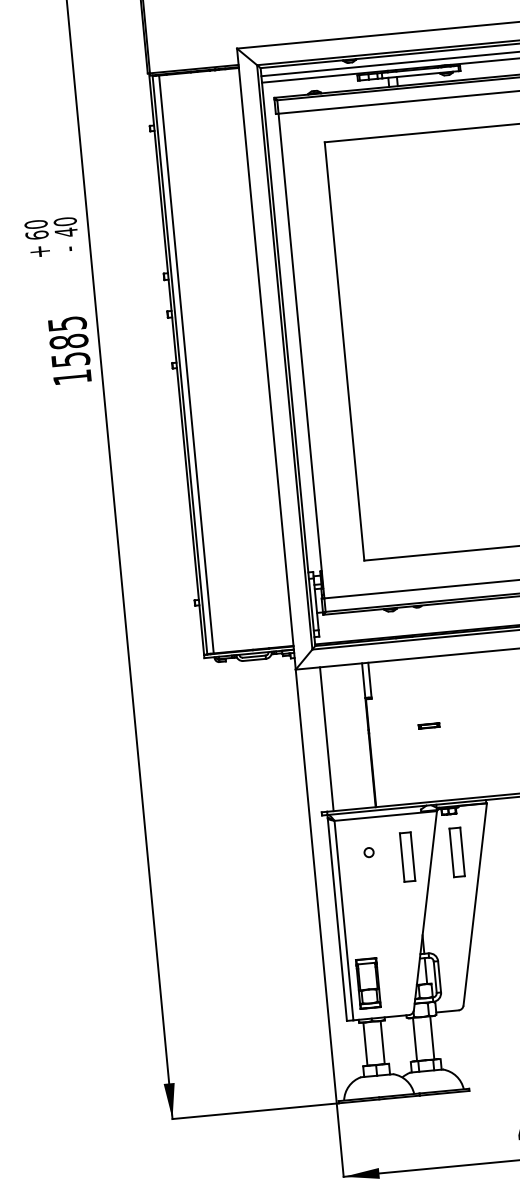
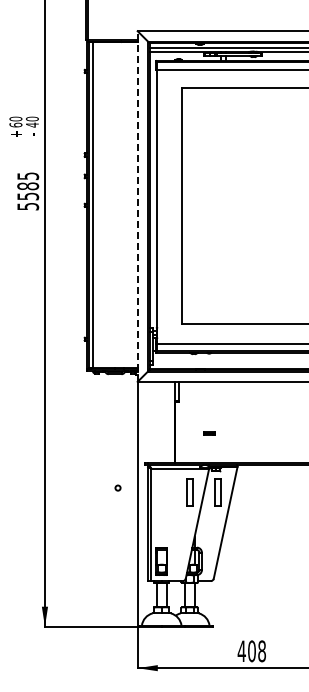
line: (266, 359) -> (137, 206), solid -> dashed
text: (73, 377) -> (28, 206), 1585 -> 5585
part: (429, 726) -> (209, 433), moved
line: (327, 739) -> (151, 422), removed
circle: (368, 851) -> (117, 487), moved

